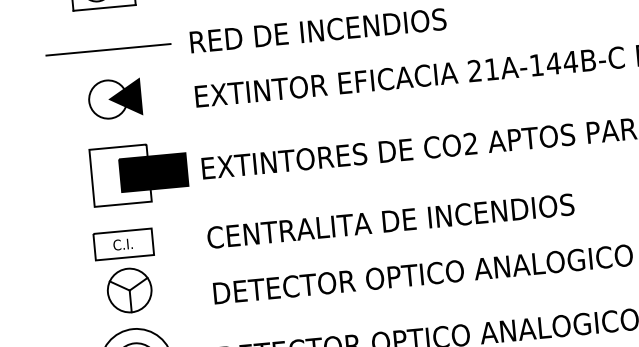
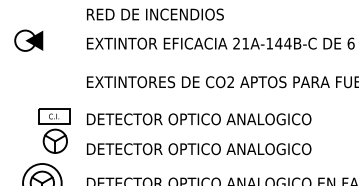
line: (107, 50) -> (42, 14), removed
part: (114, 98) -> (28, 40), moved
part: (139, 173) -> (53, 81), removed
text: (416, 219) -> (198, 119), CENTRALITA DE INCENDIOS -> DETECTOR OPTICO ANALOGICO
part: (126, 270) -> (54, 130), moved

